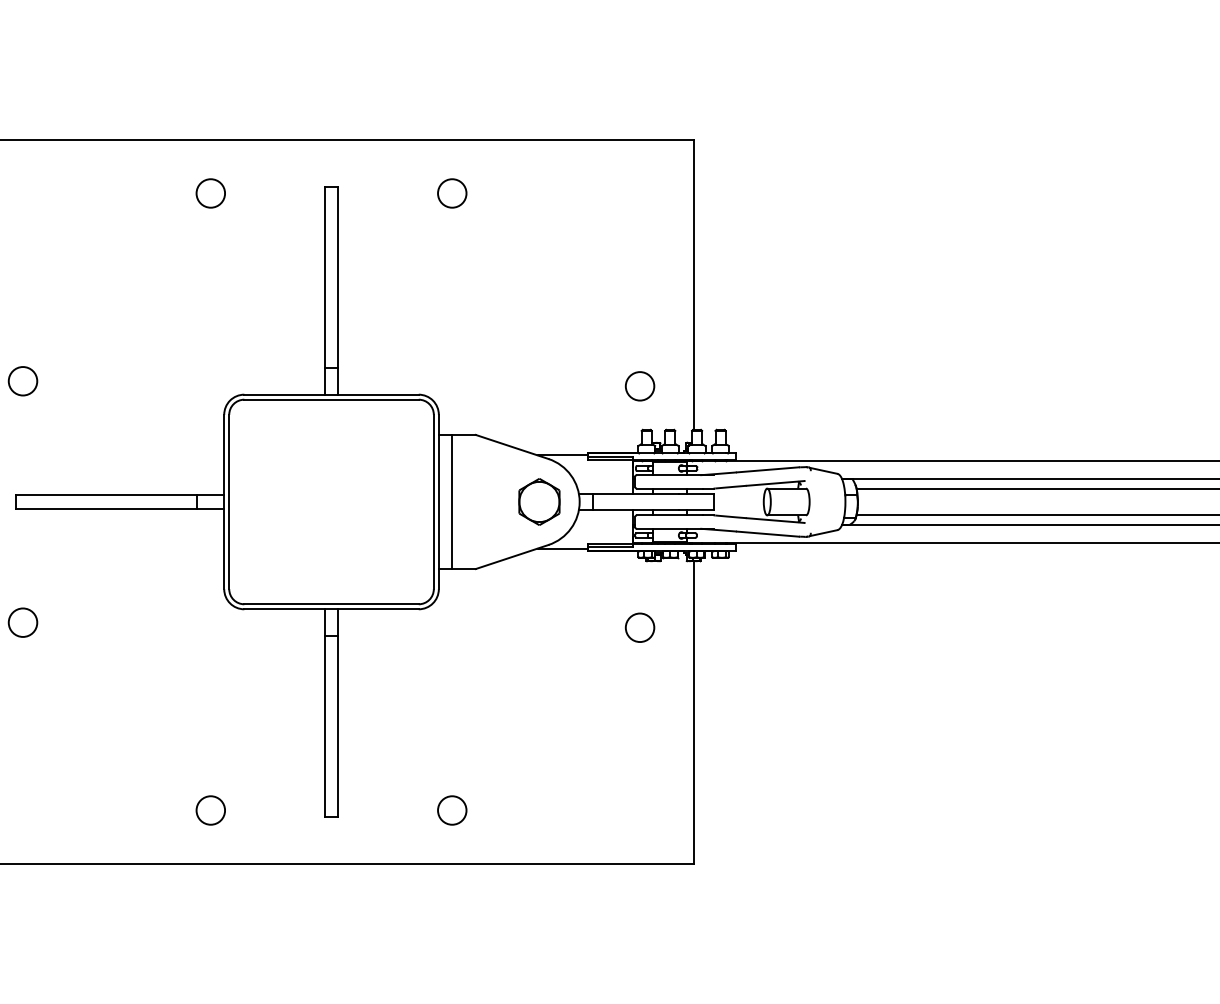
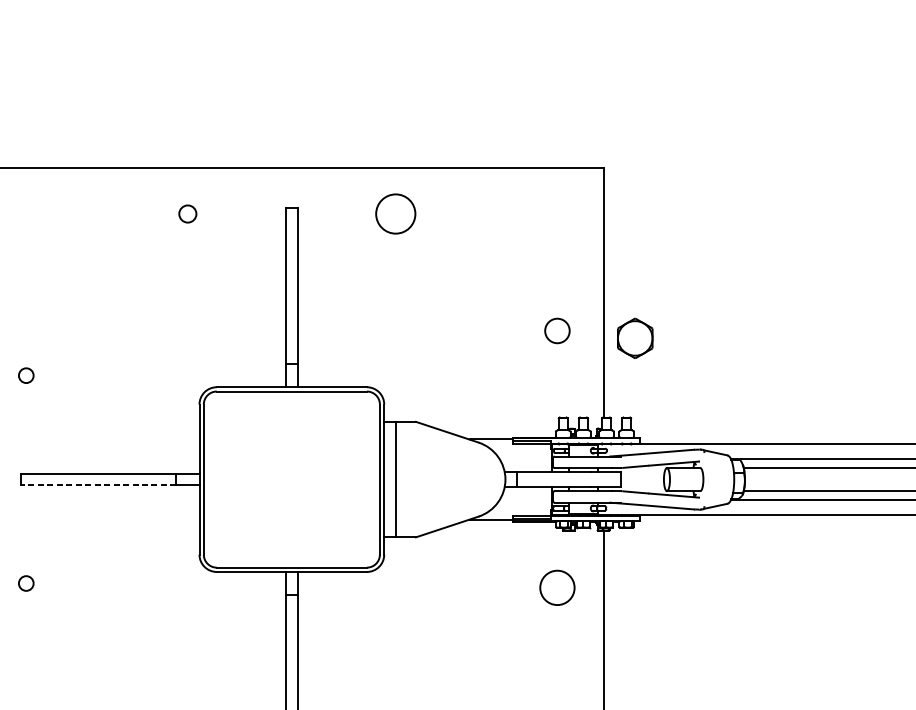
circle: (210, 193) -> (187, 214), size x0.7
circle: (452, 193) -> (395, 214), size x1.6
circle: (22, 381) -> (25, 375), size x0.6
circle: (639, 386) -> (556, 331), moved
part: (539, 501) -> (635, 338), moved
line: (106, 508) -> (98, 485), solid -> dashed
circle: (22, 622) -> (25, 583), size x0.6
circle: (639, 627) -> (556, 587), size x1.4

